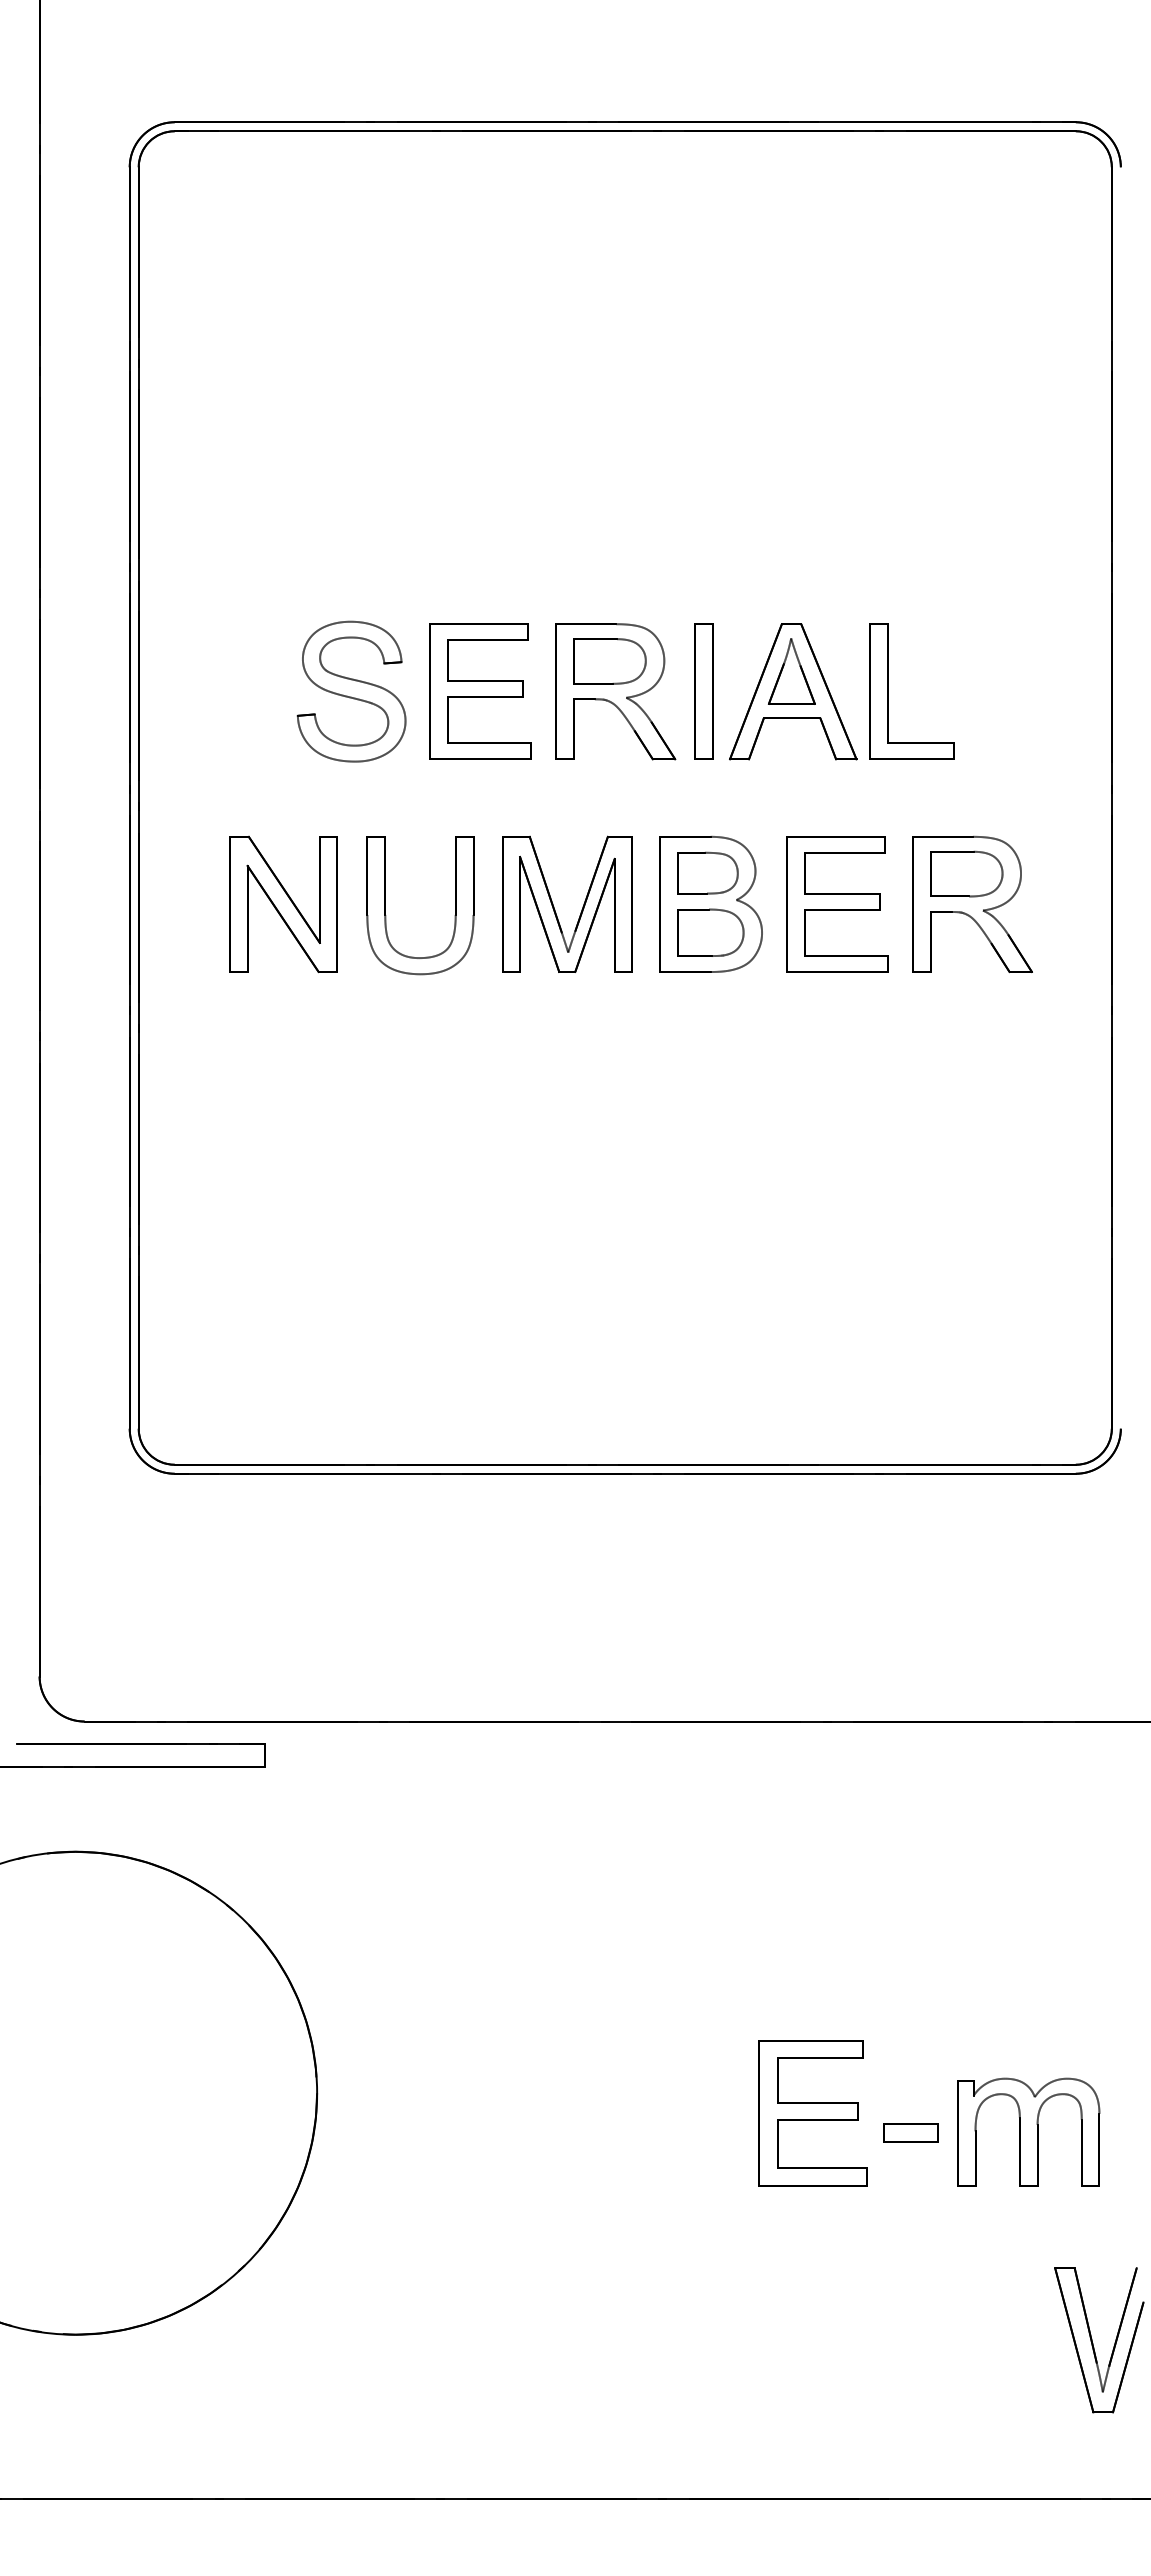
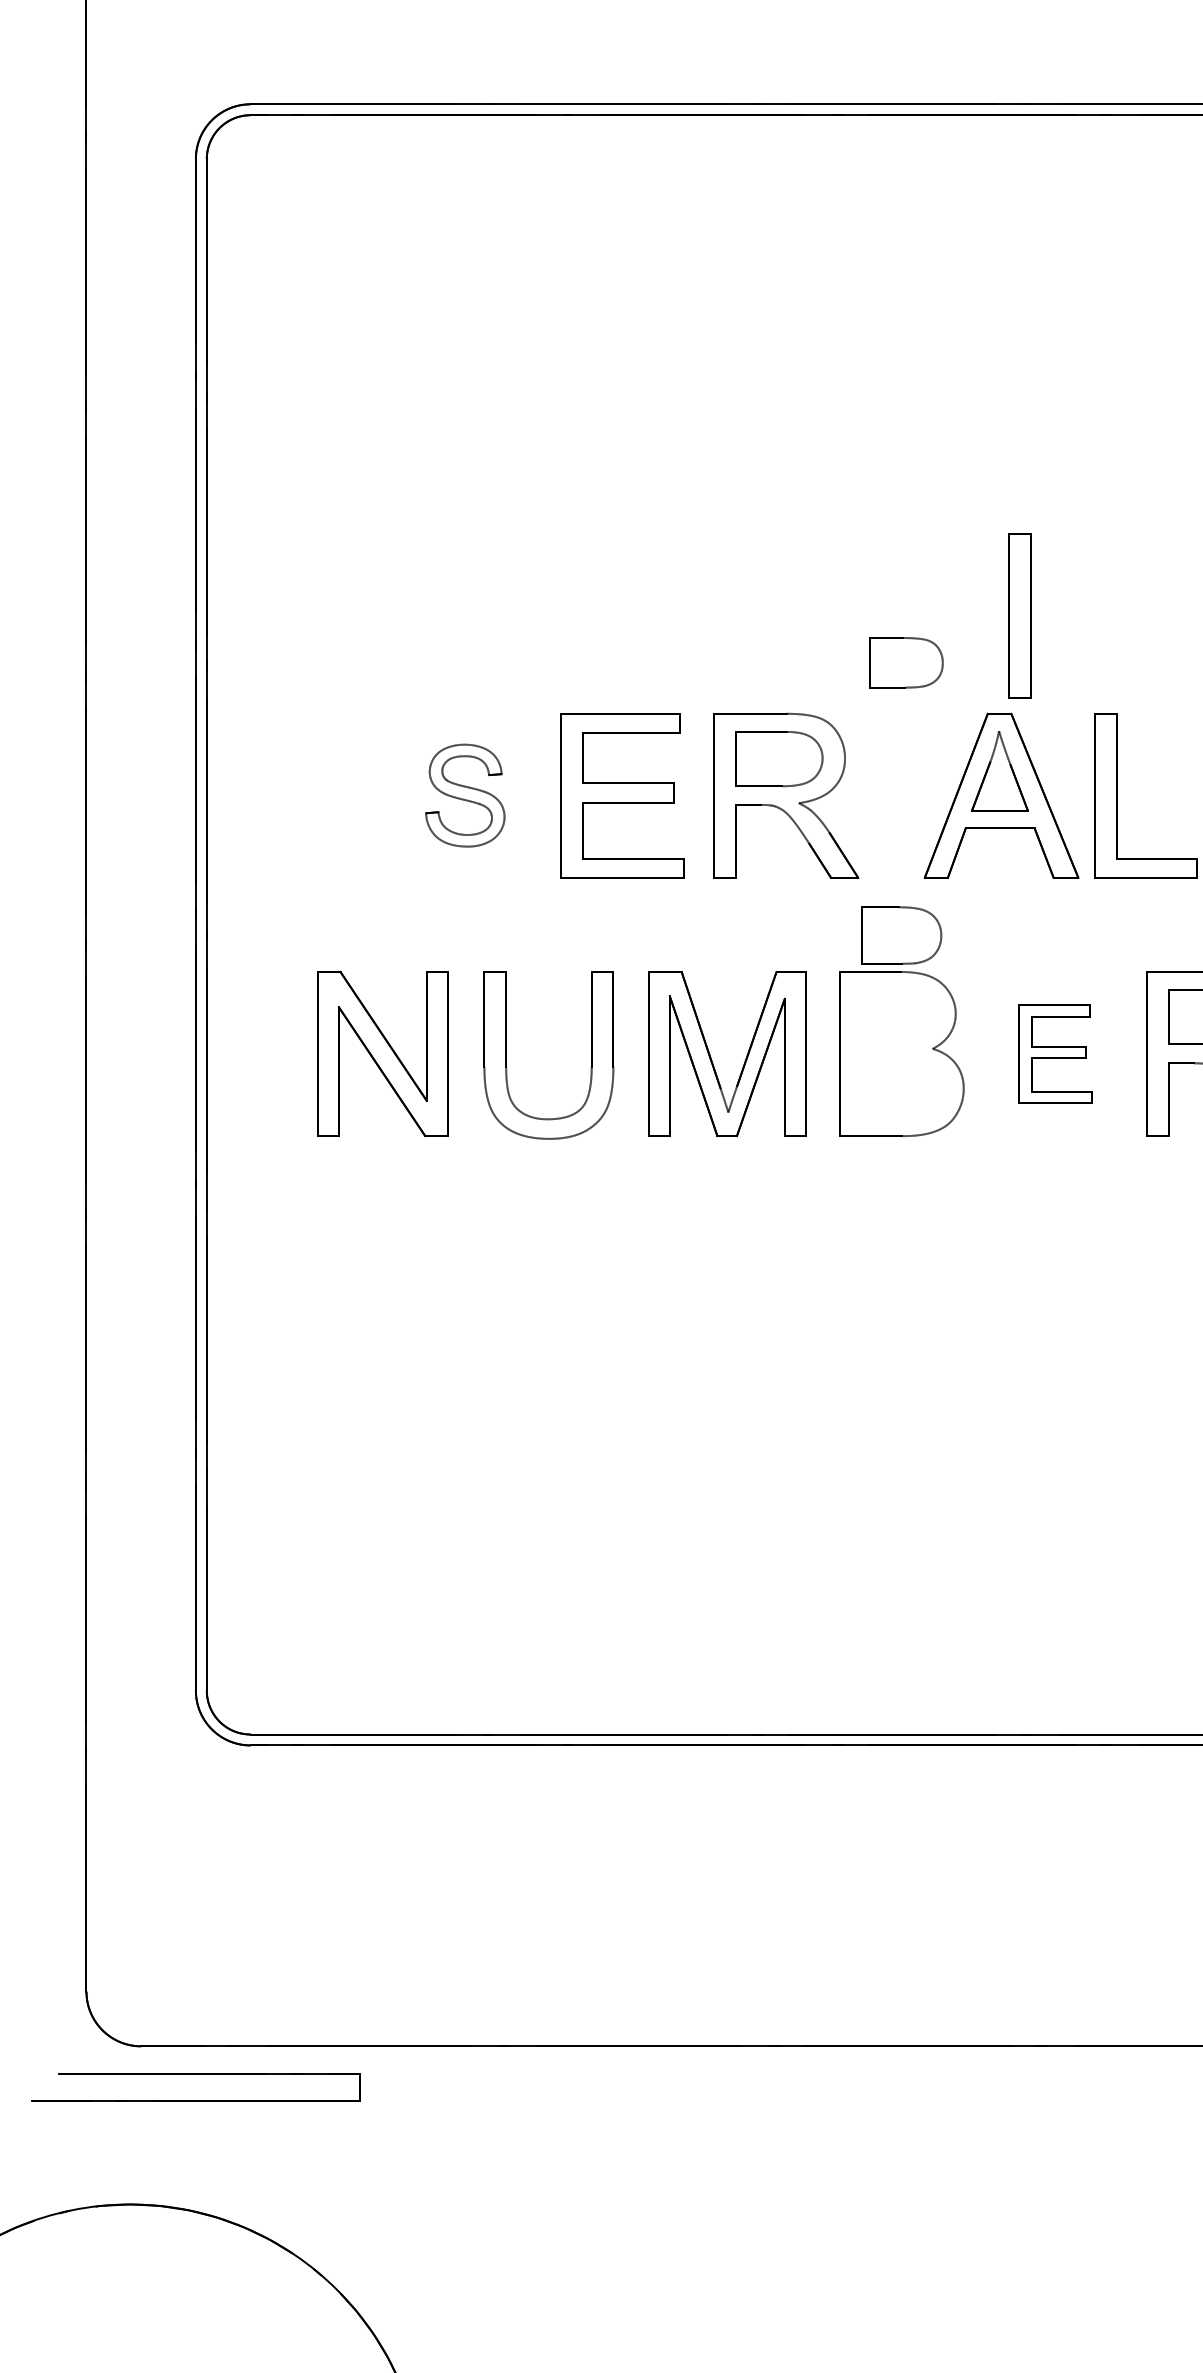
part: (351, 691) -> (465, 795), size x0.6
part: (703, 691) -> (1018, 615), moved
part: (707, 872) -> (905, 661), moved
part: (837, 904) -> (1055, 1054), size x0.6
part: (710, 932) -> (901, 935), moved

